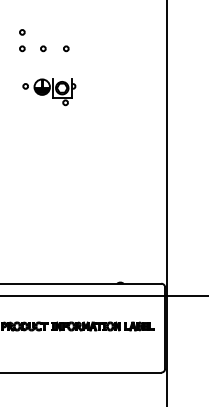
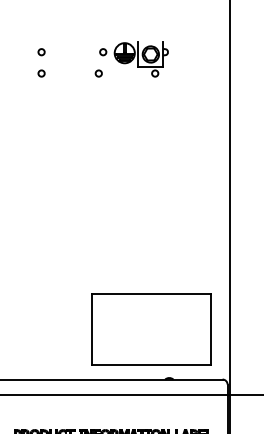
circle: (43, 48) -> (69, 73), removed
part: (49, 92) -> (134, 60), moved
part: (106, 245) -> (151, 329), added

